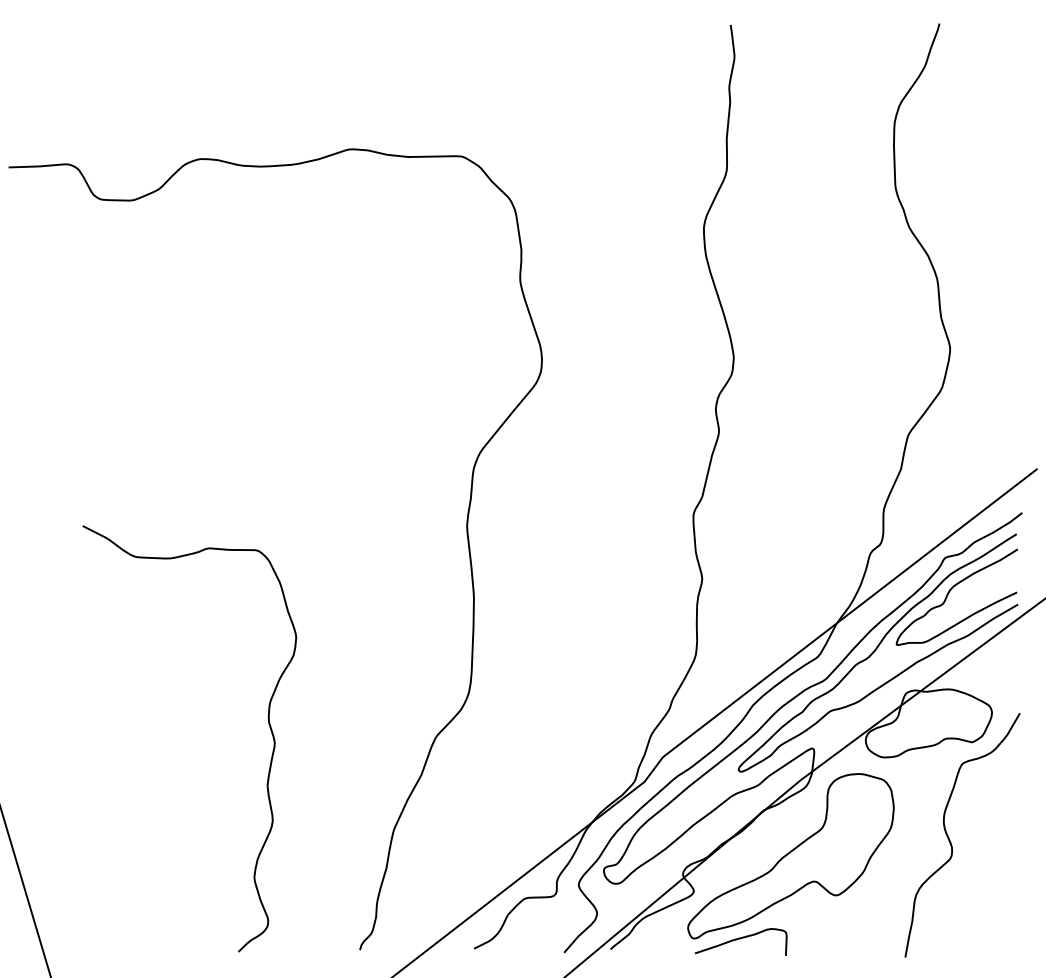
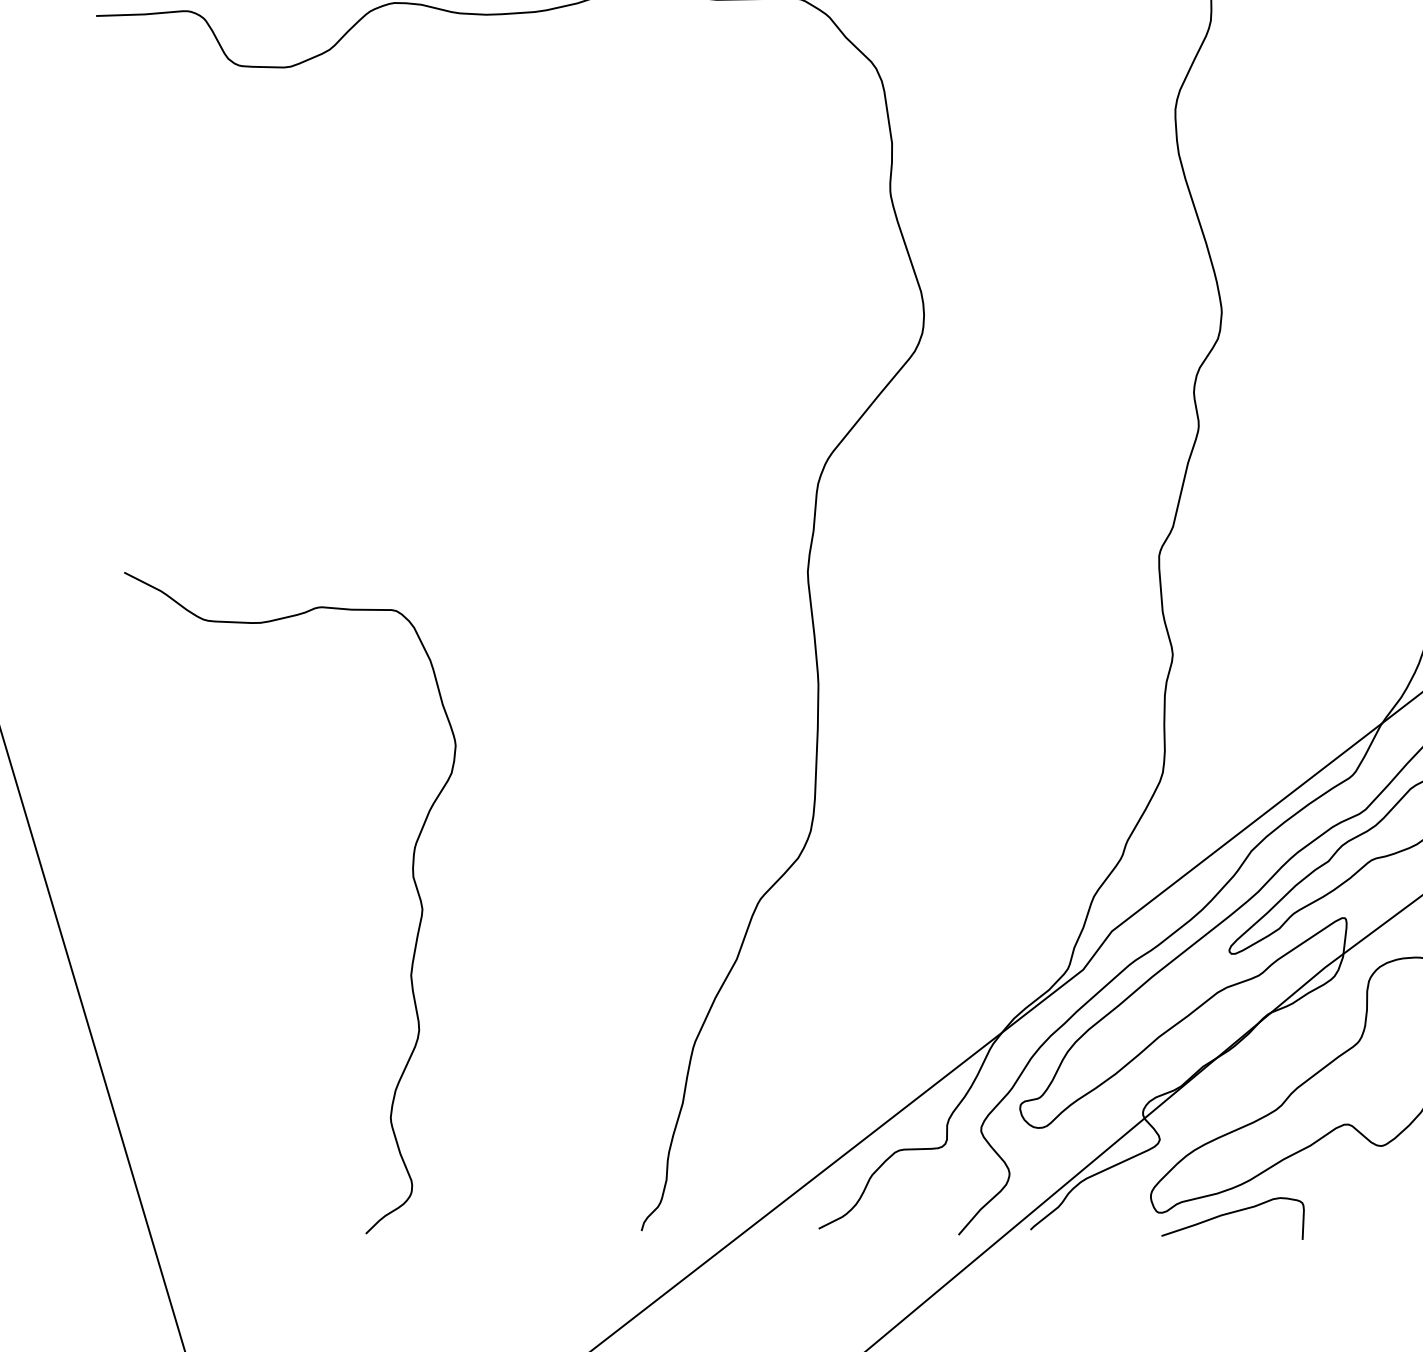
curve: (268, 724) -> (412, 880), moved

